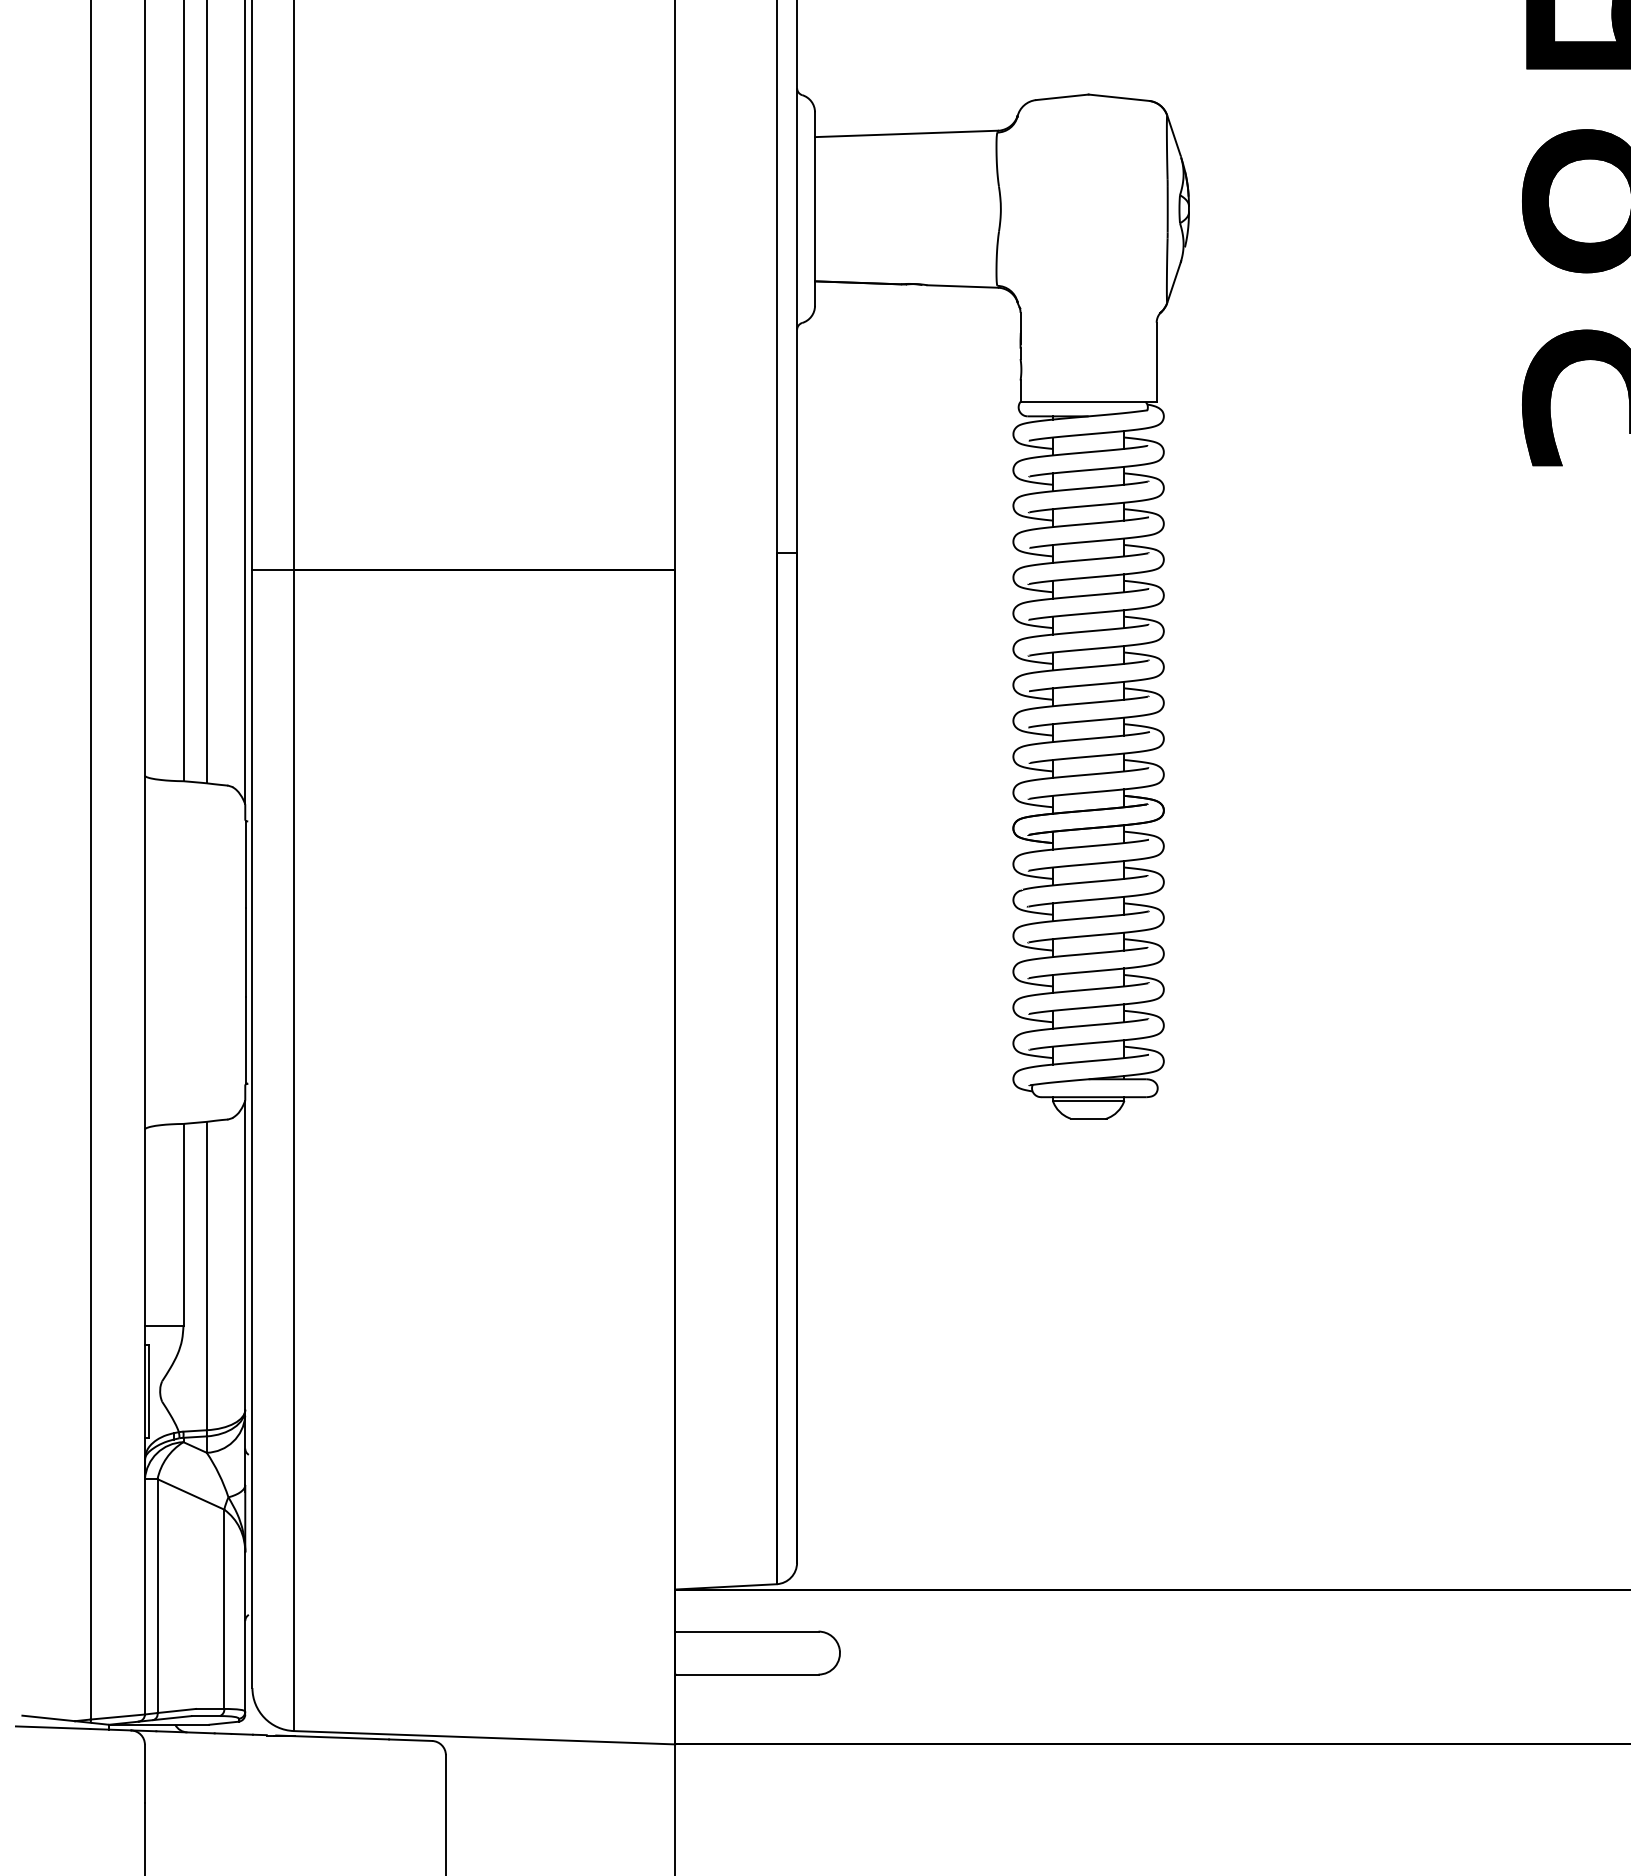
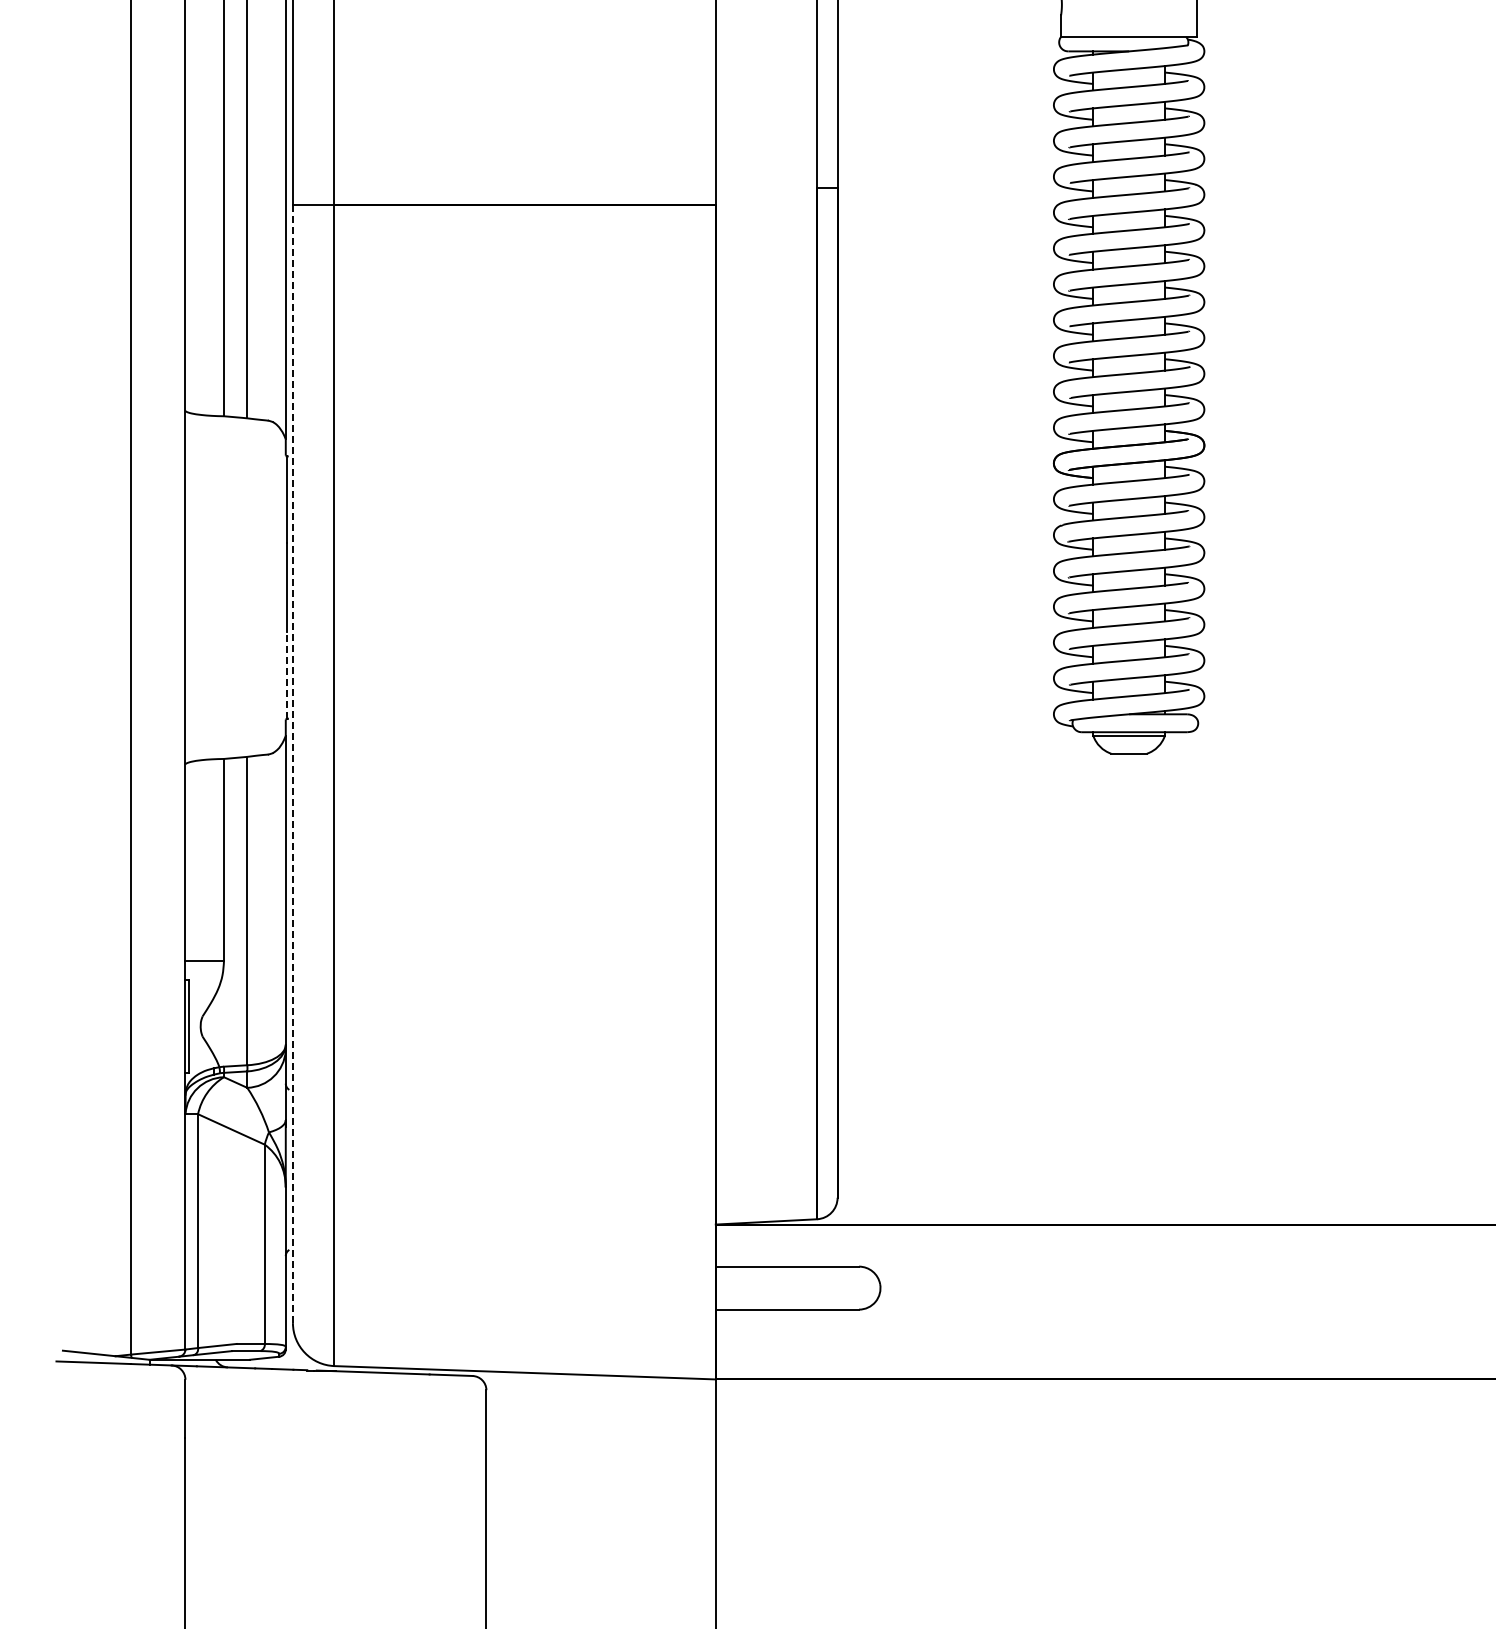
line: (246, 1040) -> (287, 675), solid -> dashed
line: (252, 1129) -> (293, 764), solid -> dashed

